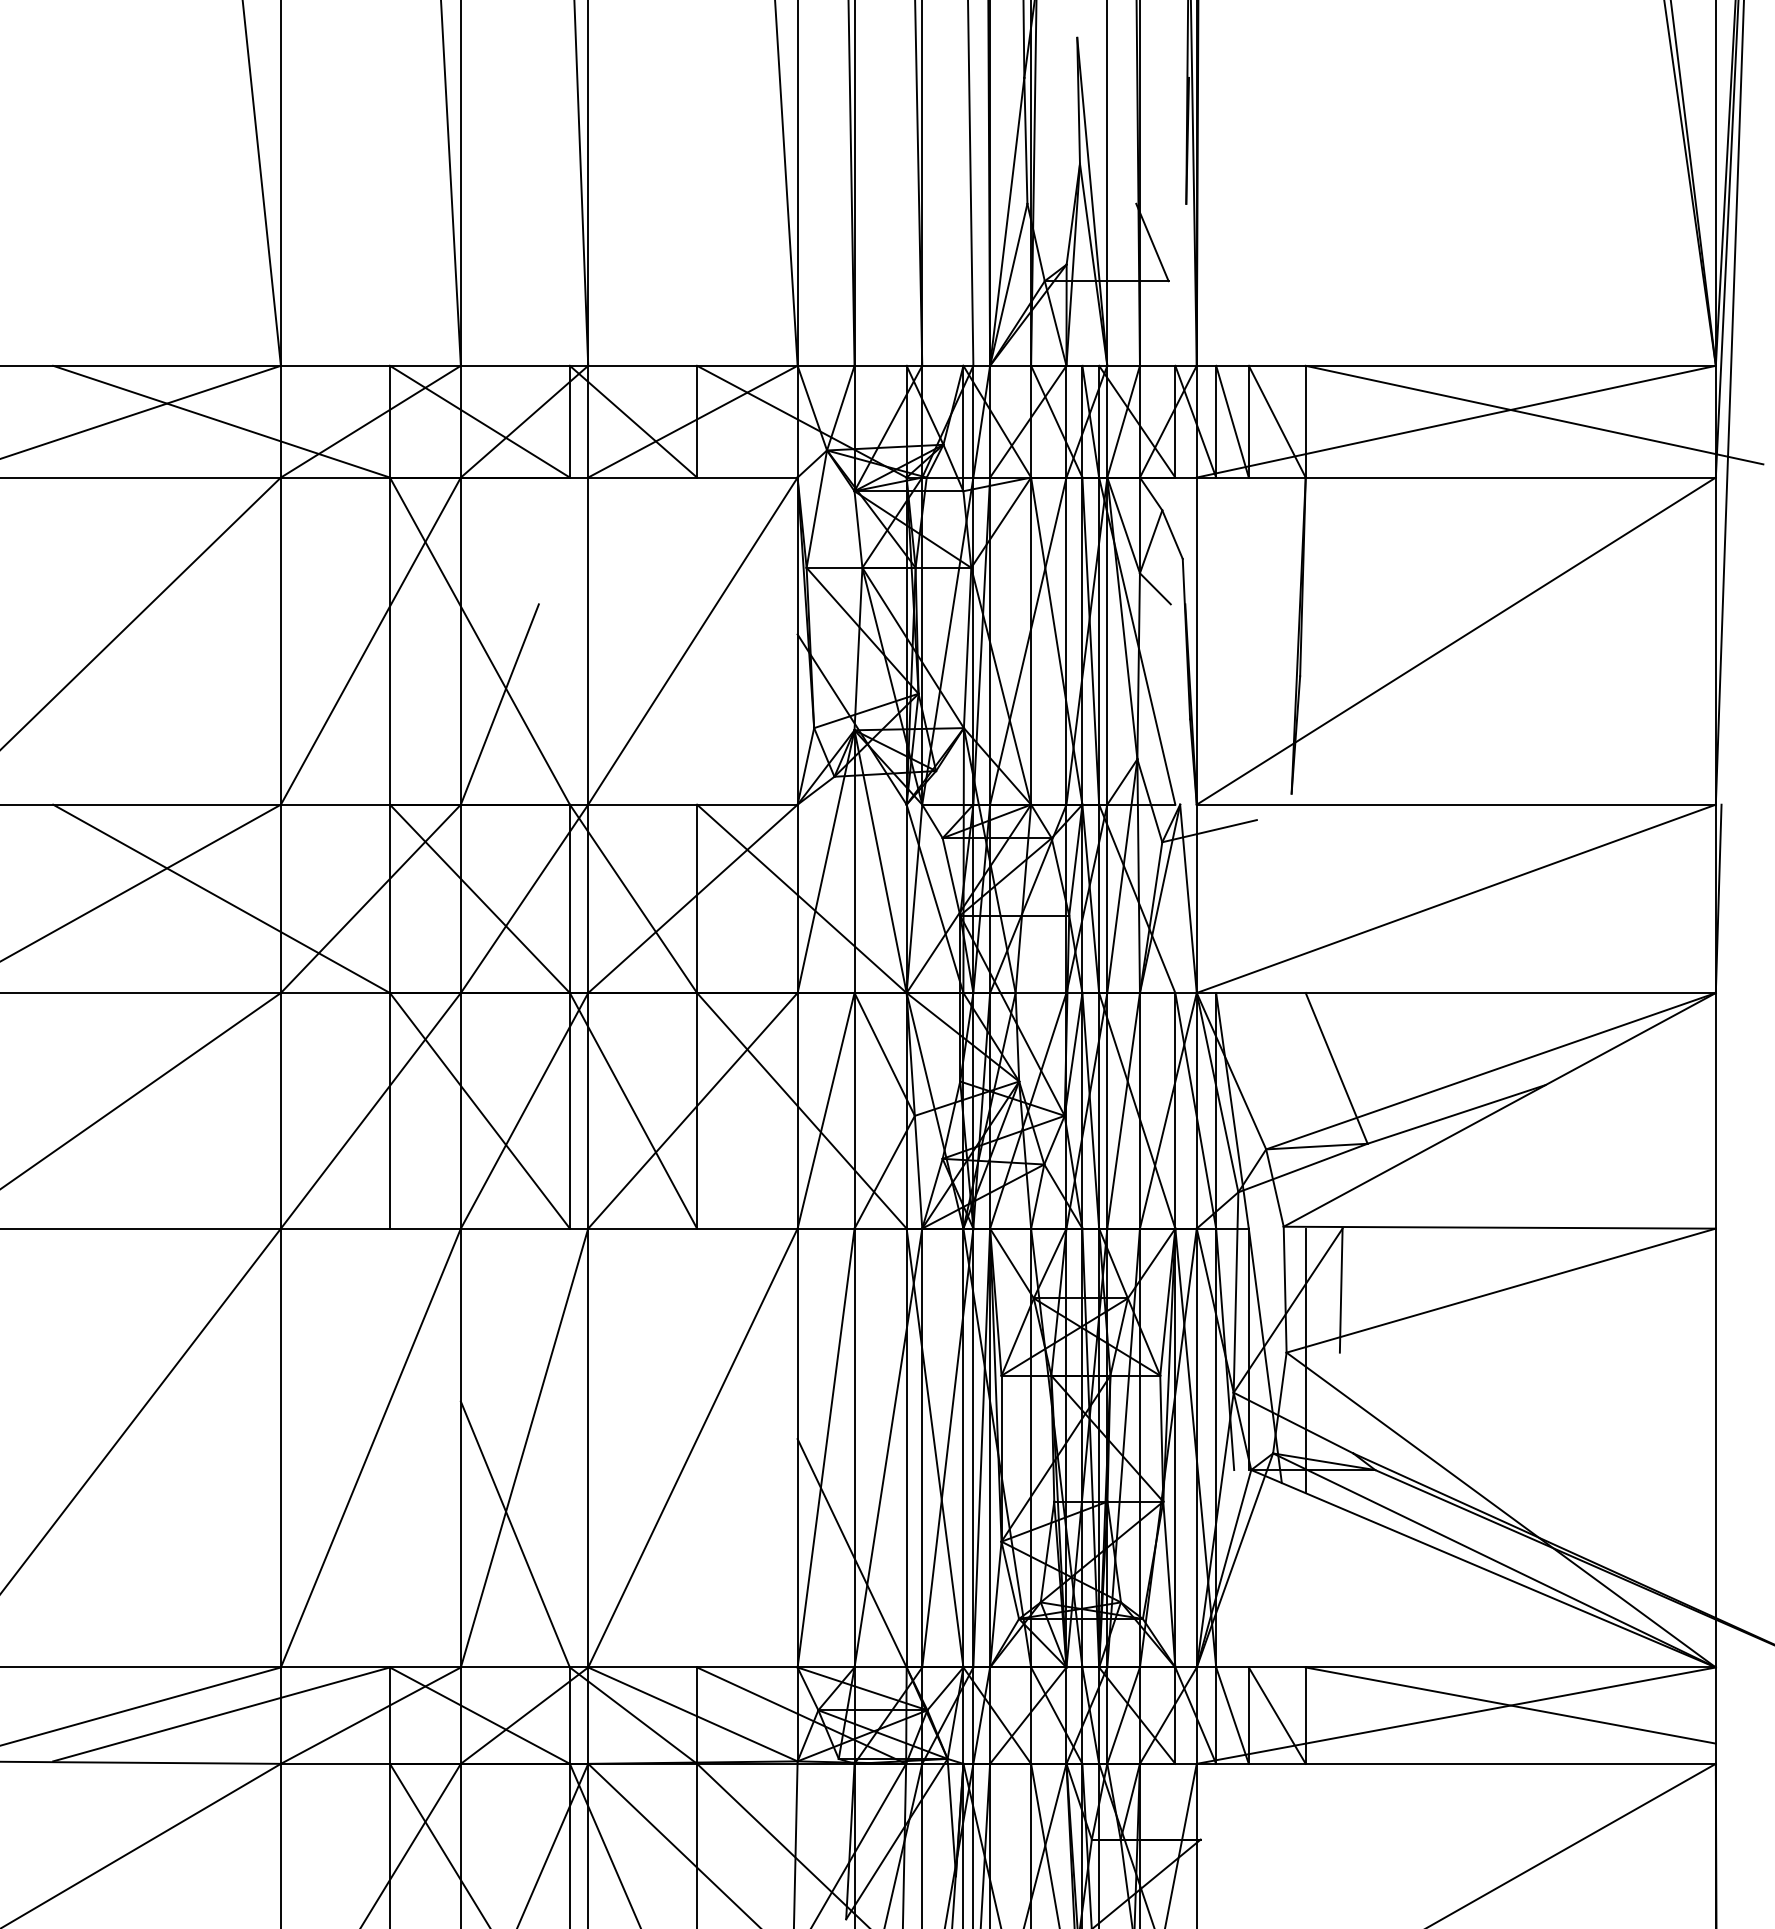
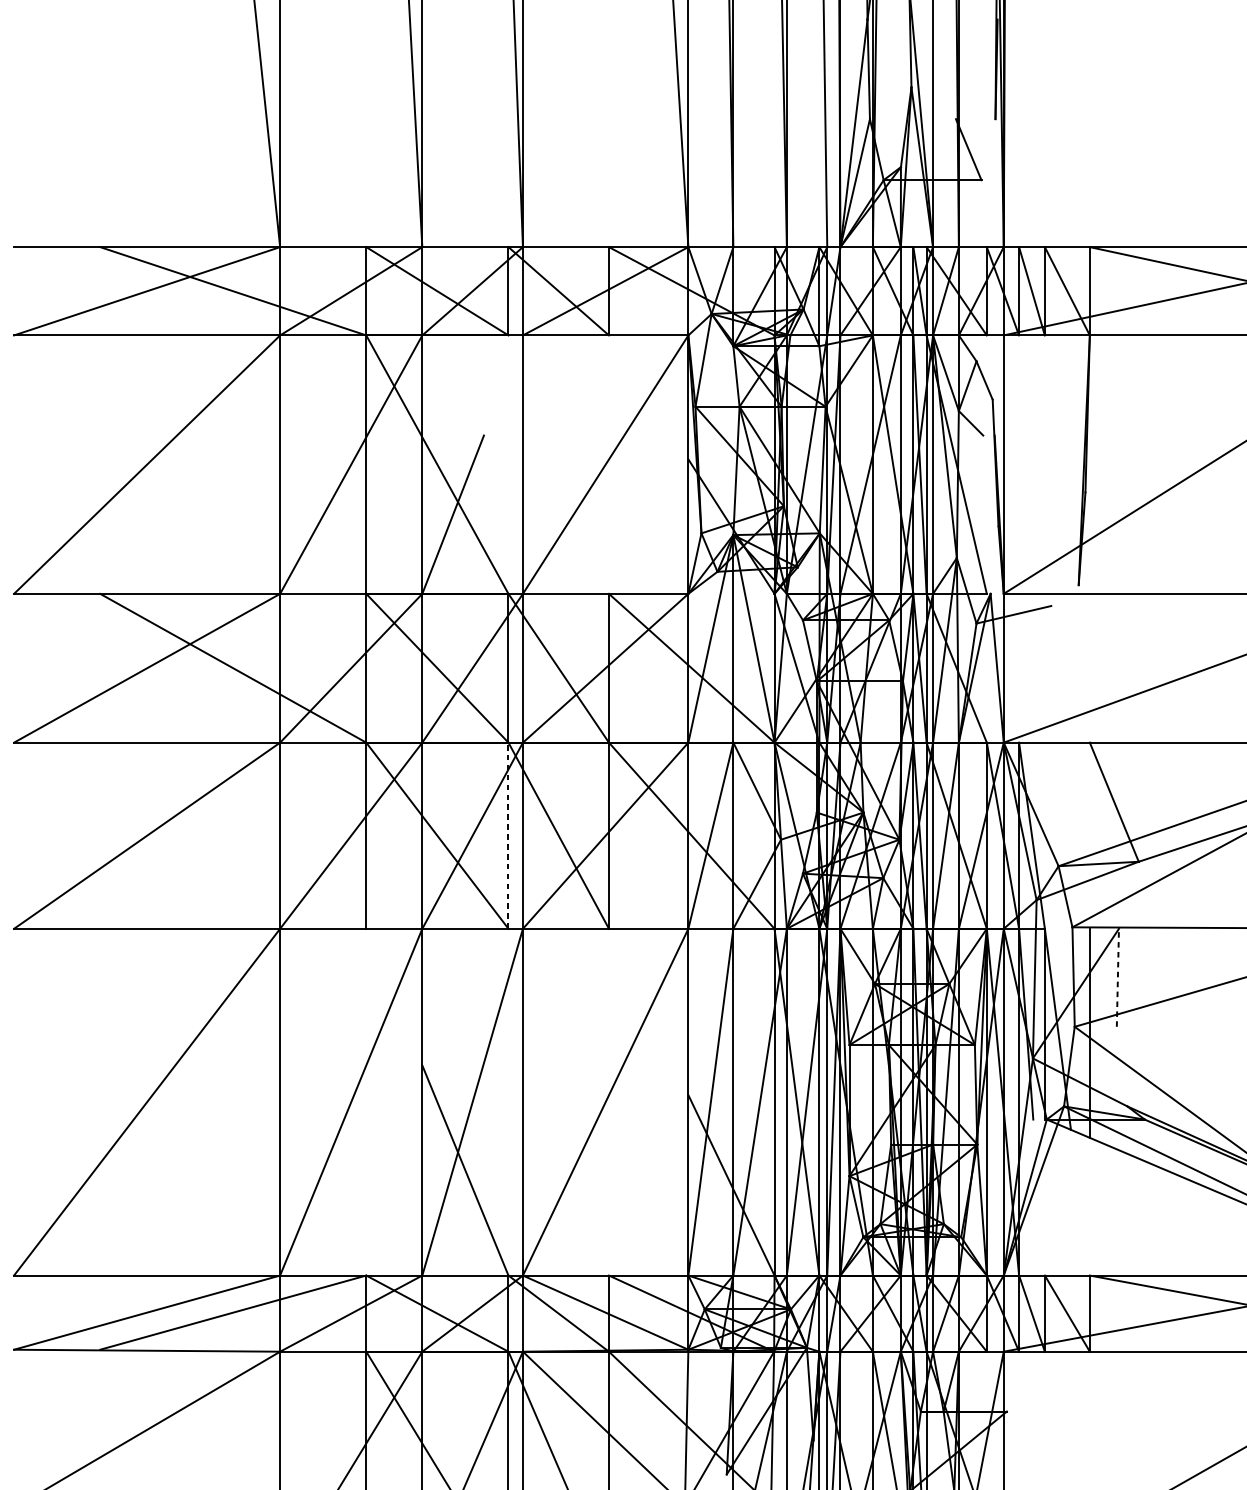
line: (569, 1110) -> (508, 835), solid -> dashed
line: (1341, 1290) -> (1118, 977), solid -> dashed

